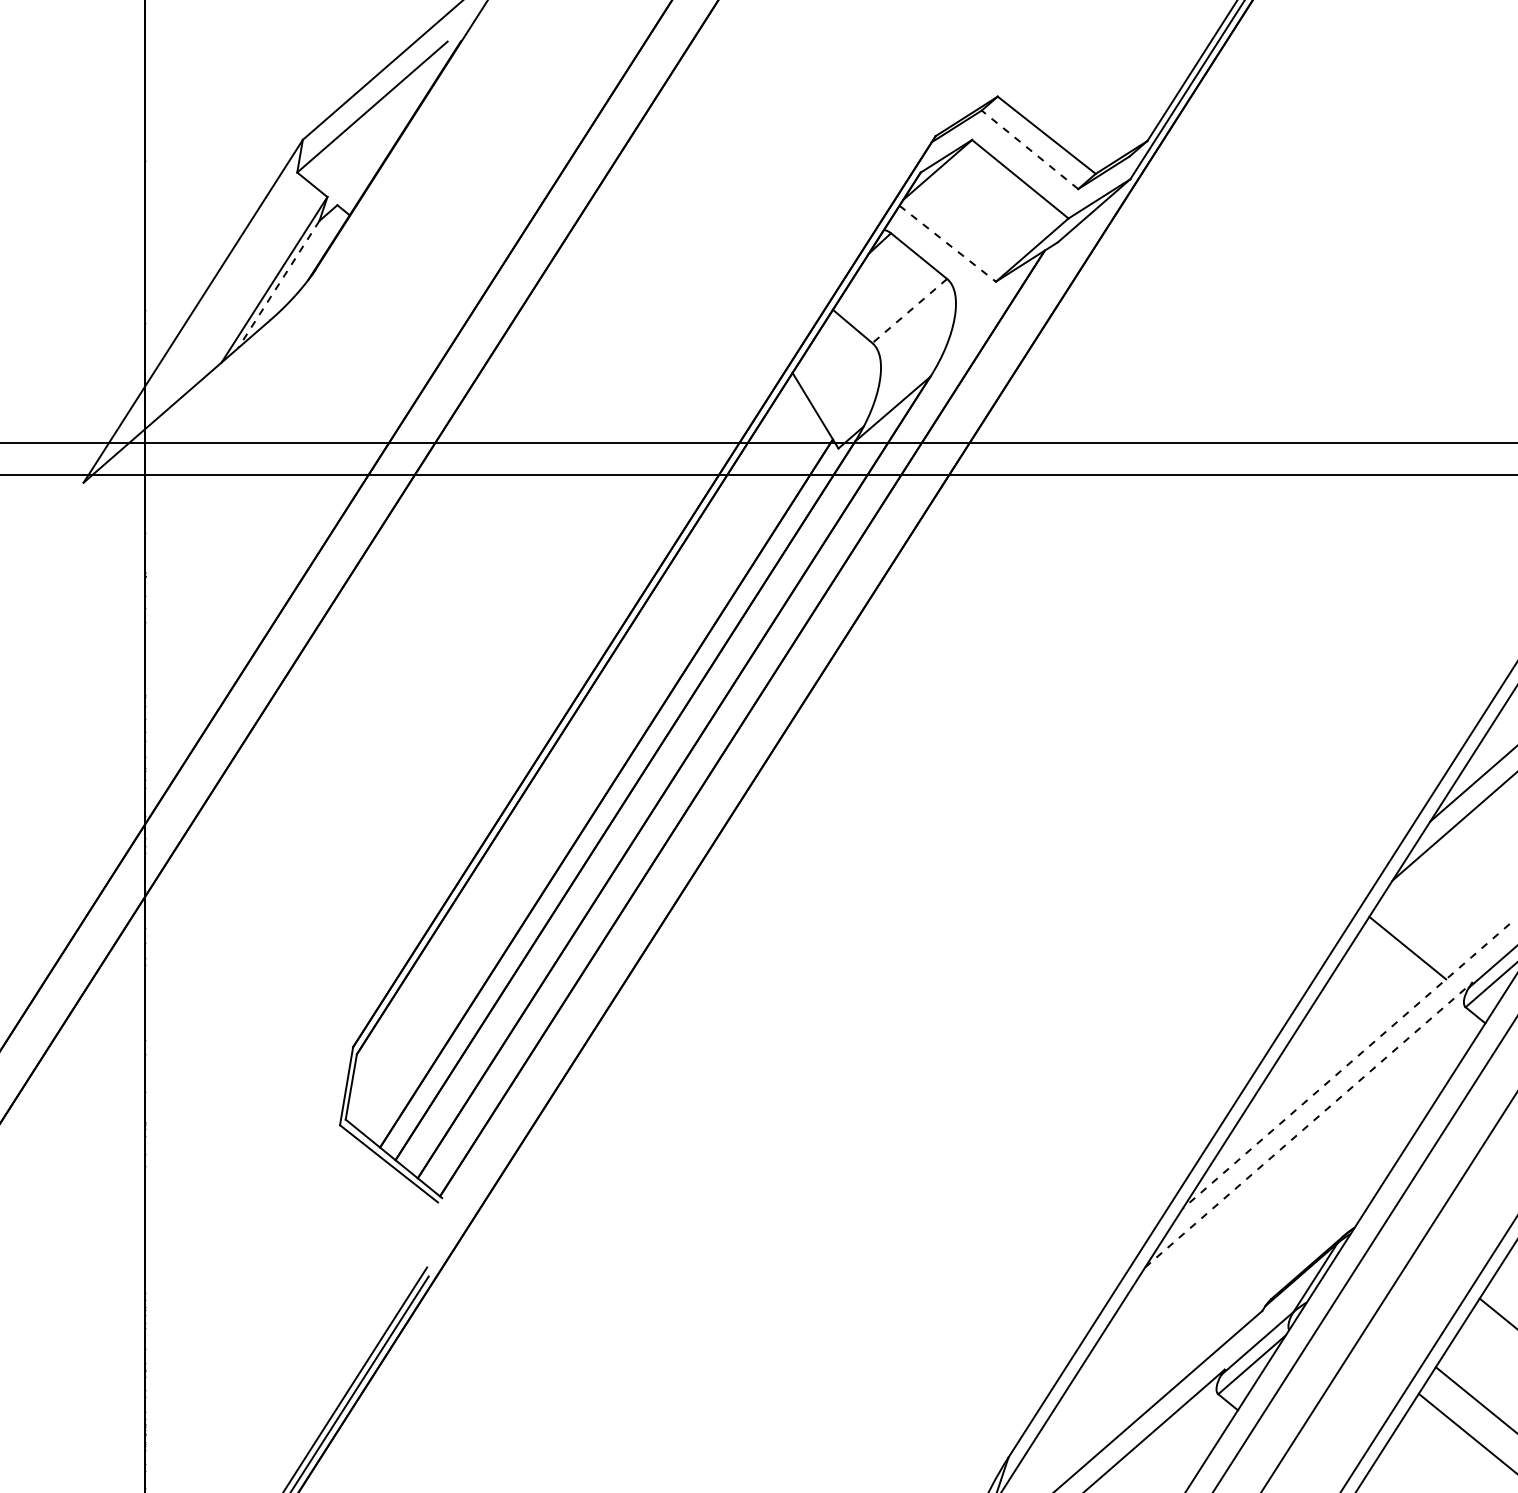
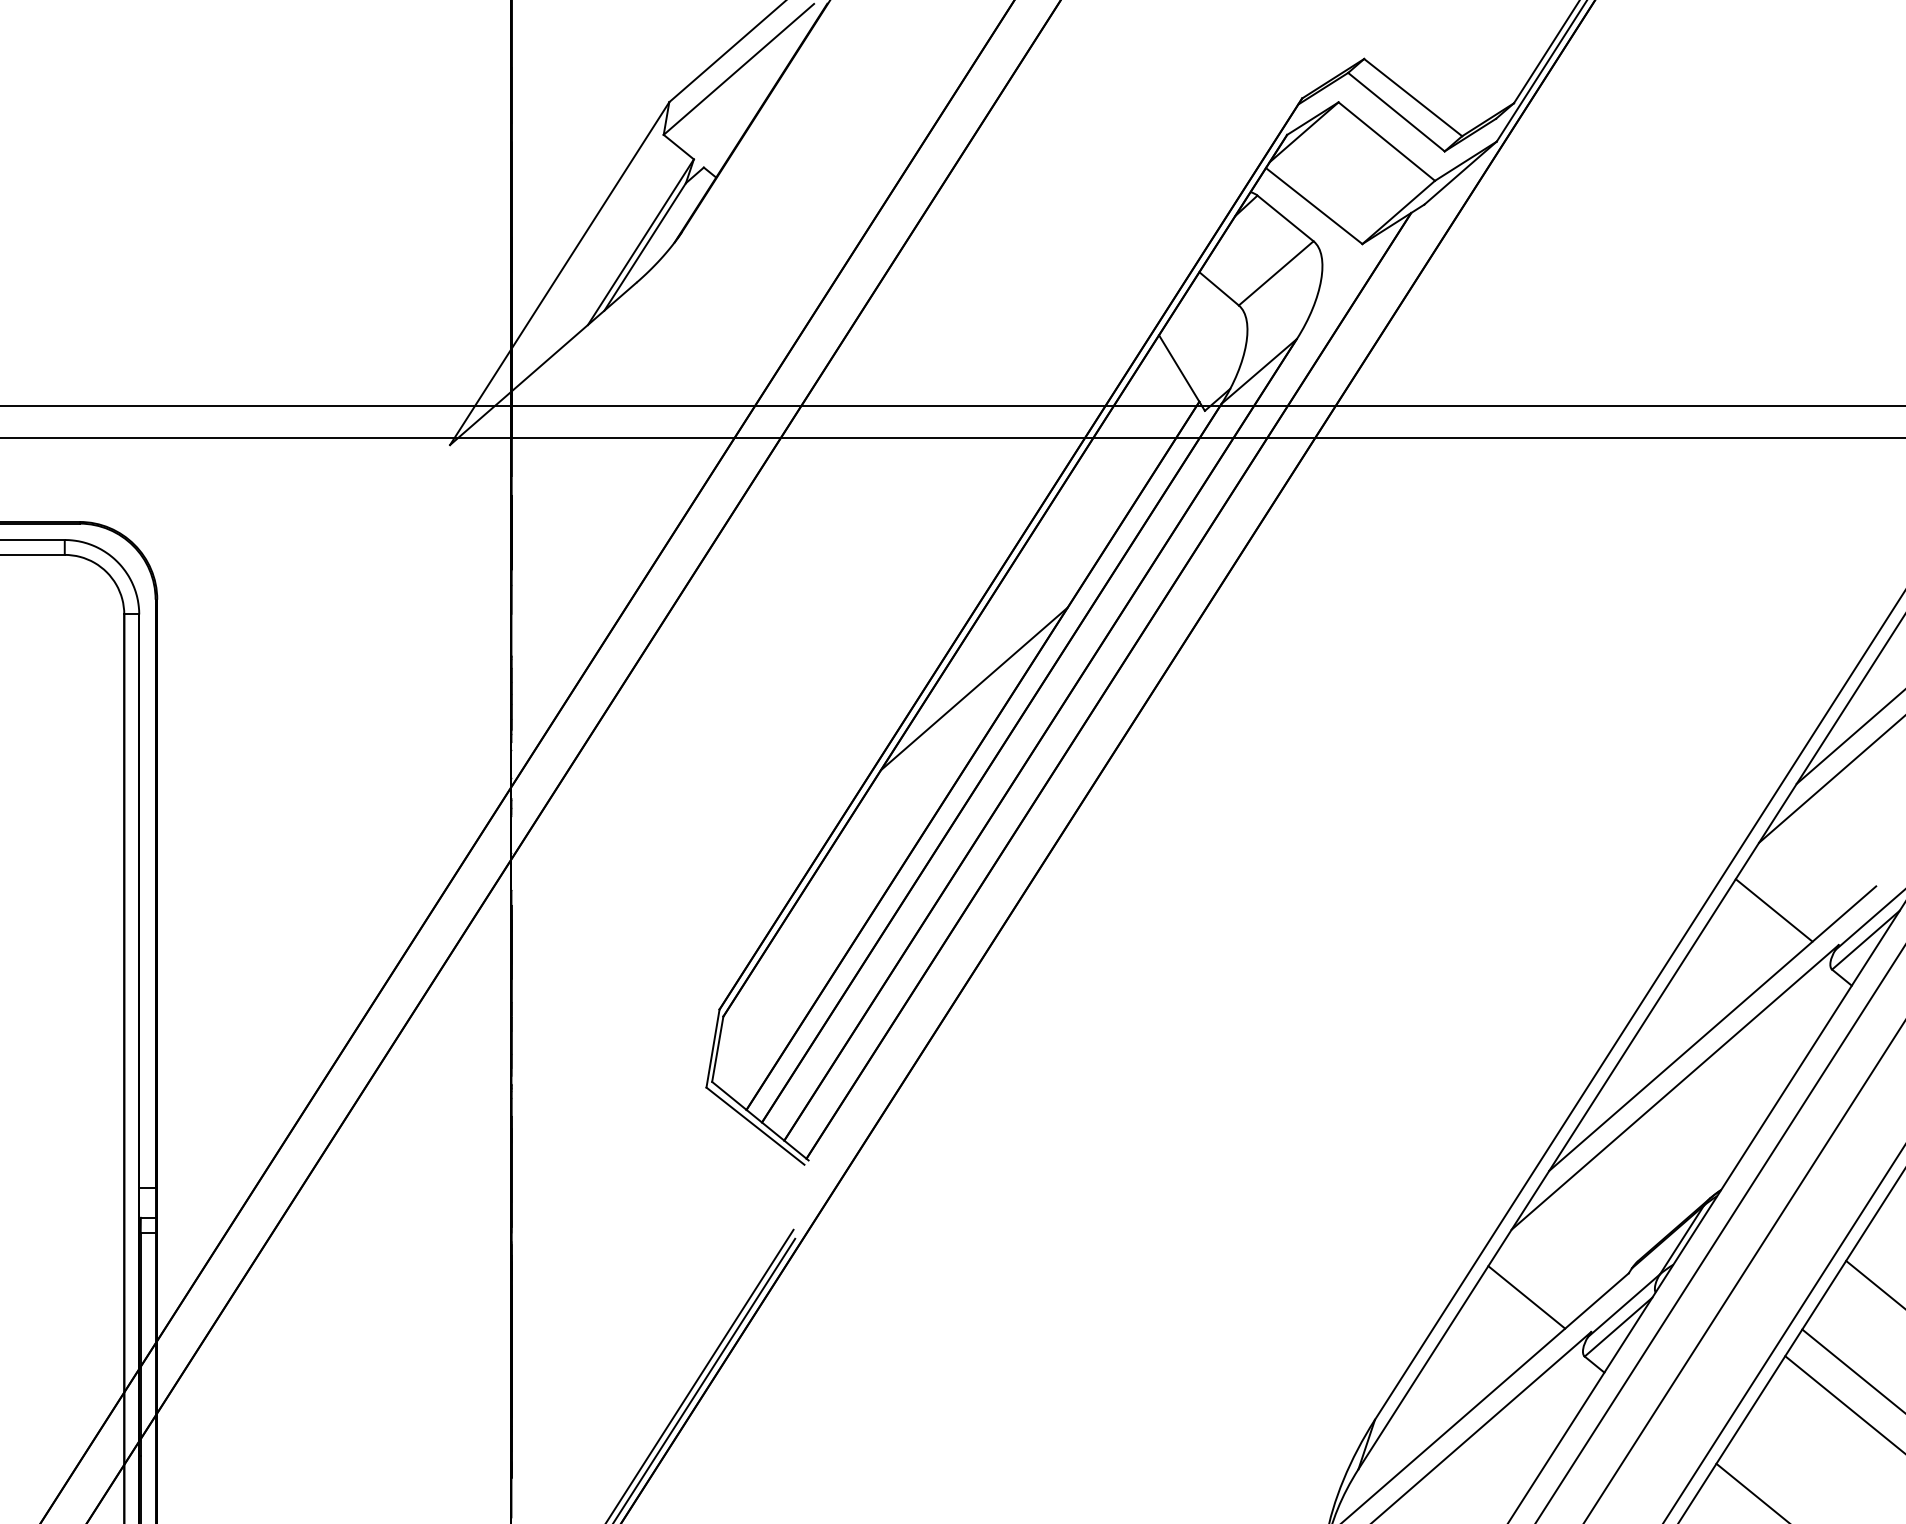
line: (1030, 149) -> (1396, 111), dashed -> solid
line: (948, 244) -> (1314, 206), dashed -> solid
line: (279, 284) -> (645, 246), dashed -> solid
line: (909, 311) -> (1275, 273), dashed -> solid
line: (607, 726) -> (973, 688), added
line: (1346, 1066) -> (1712, 1028), dashed -> solid
line: (1309, 1125) -> (1675, 1087), dashed -> solid
line: (1160, 1335) -> (1526, 1297), added

